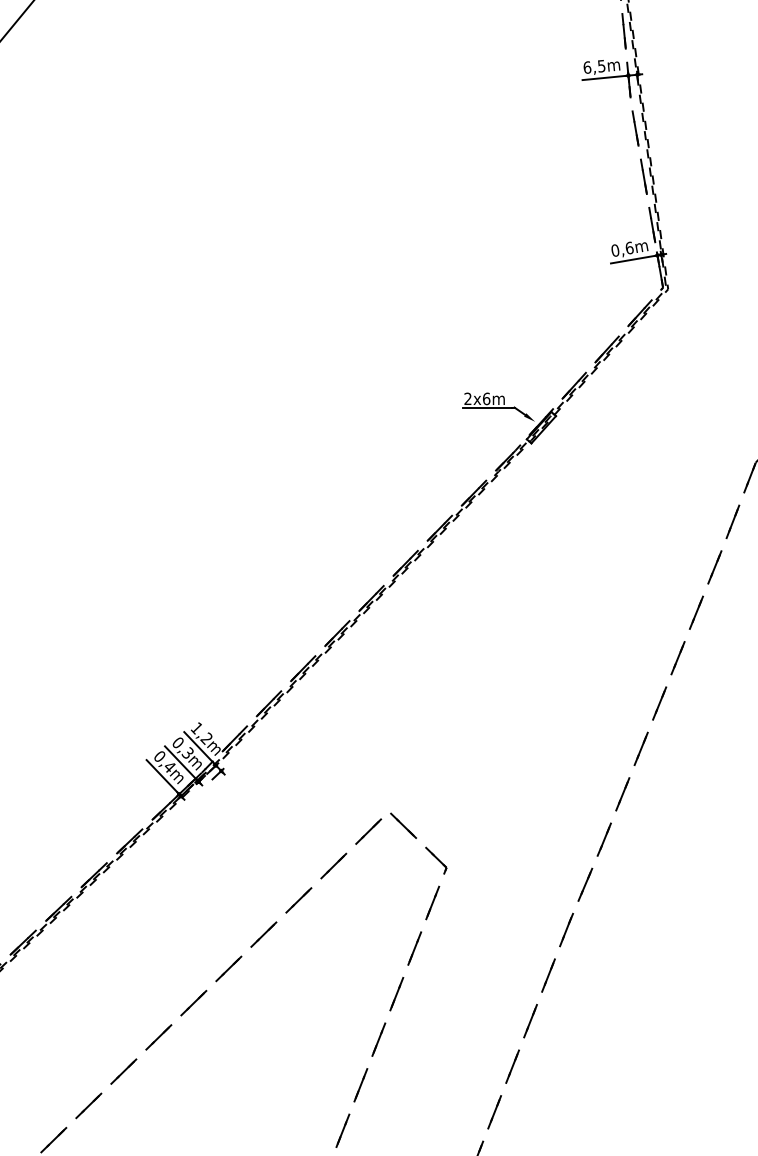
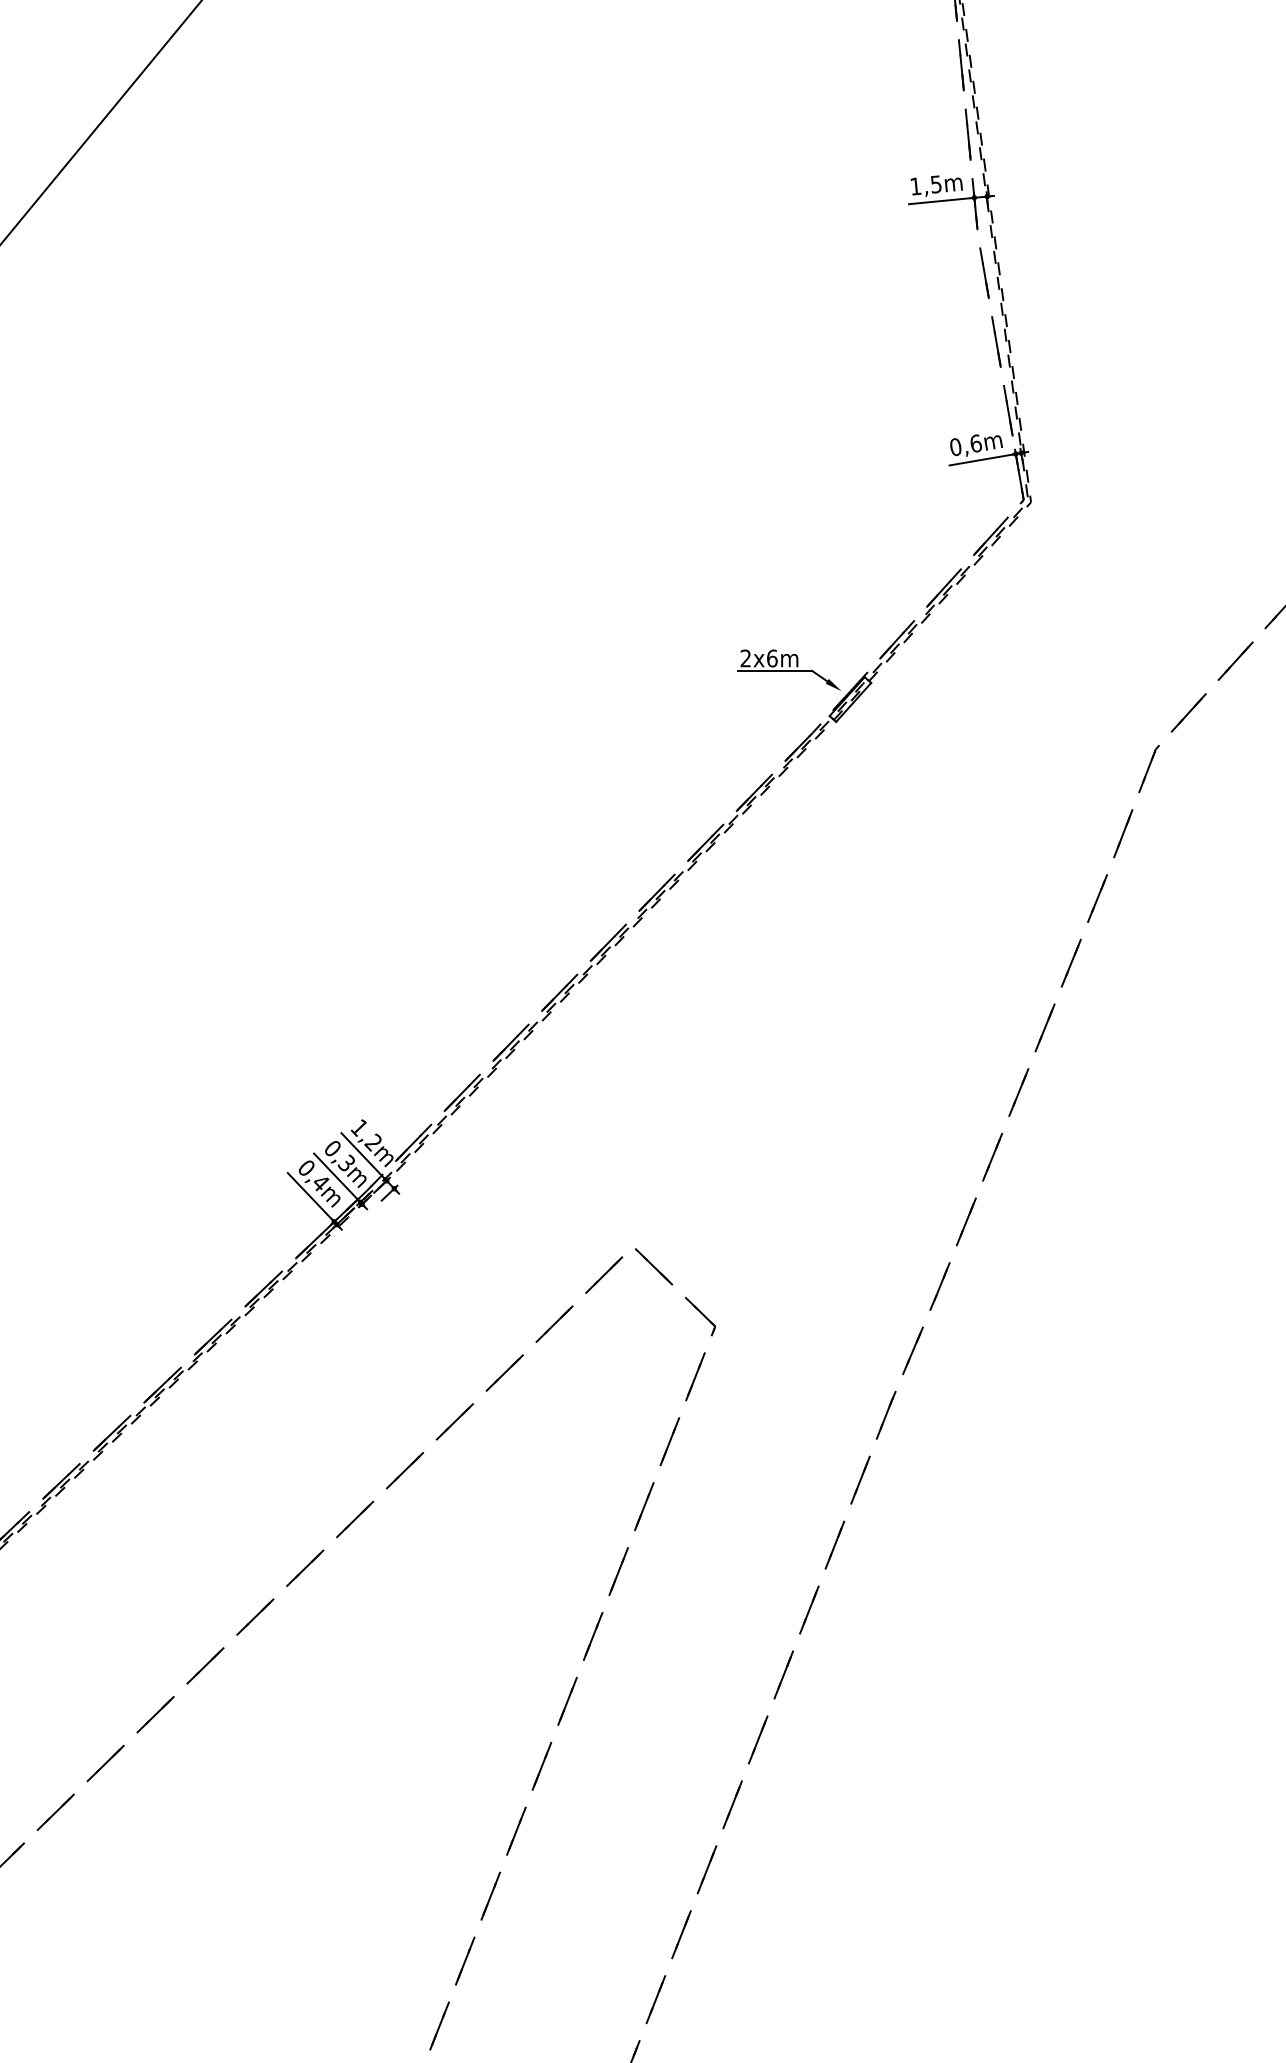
text: (587, 67) -> (915, 186), 6,5m -> 1,5m

